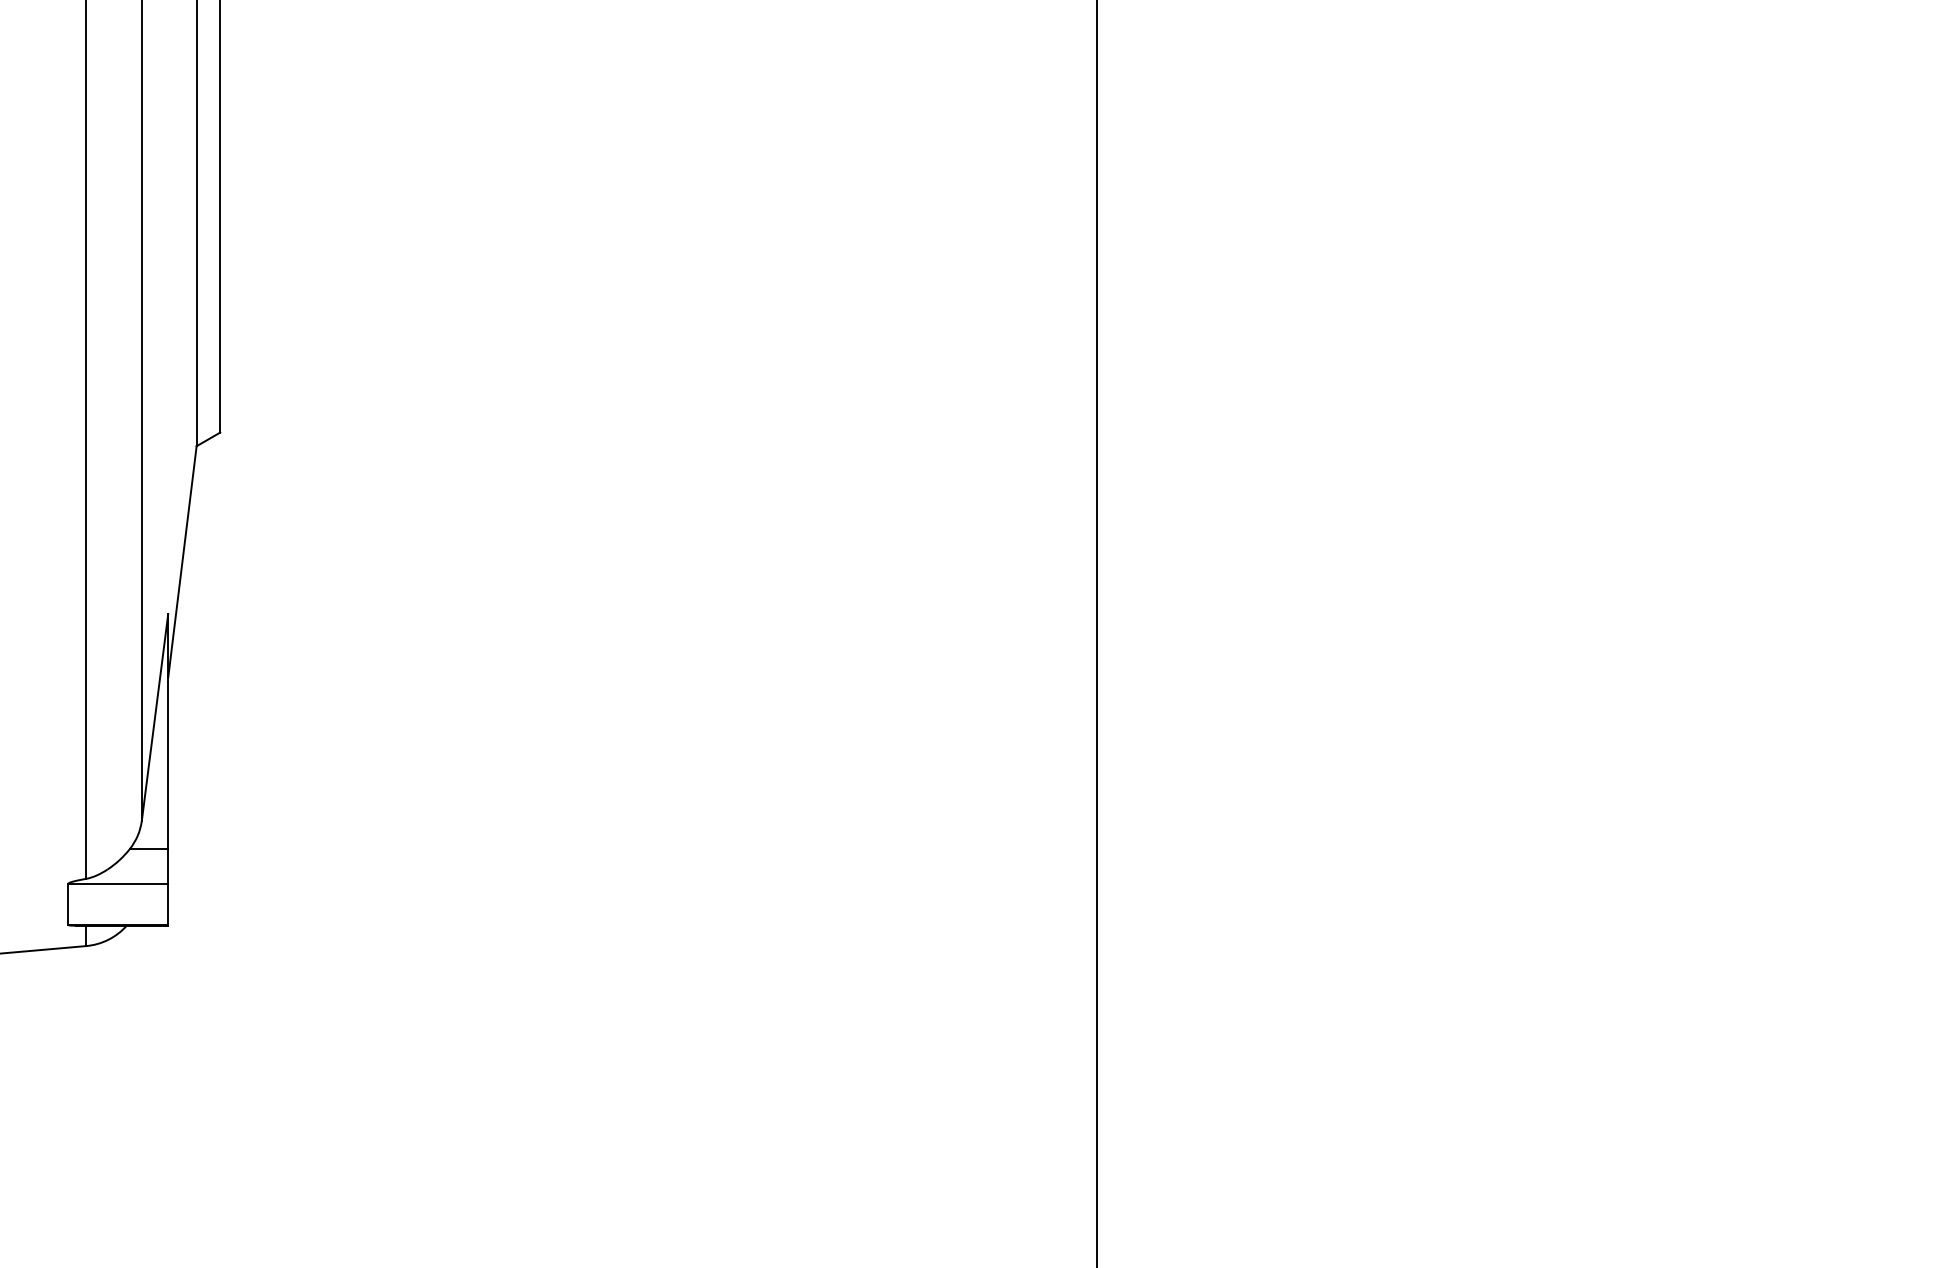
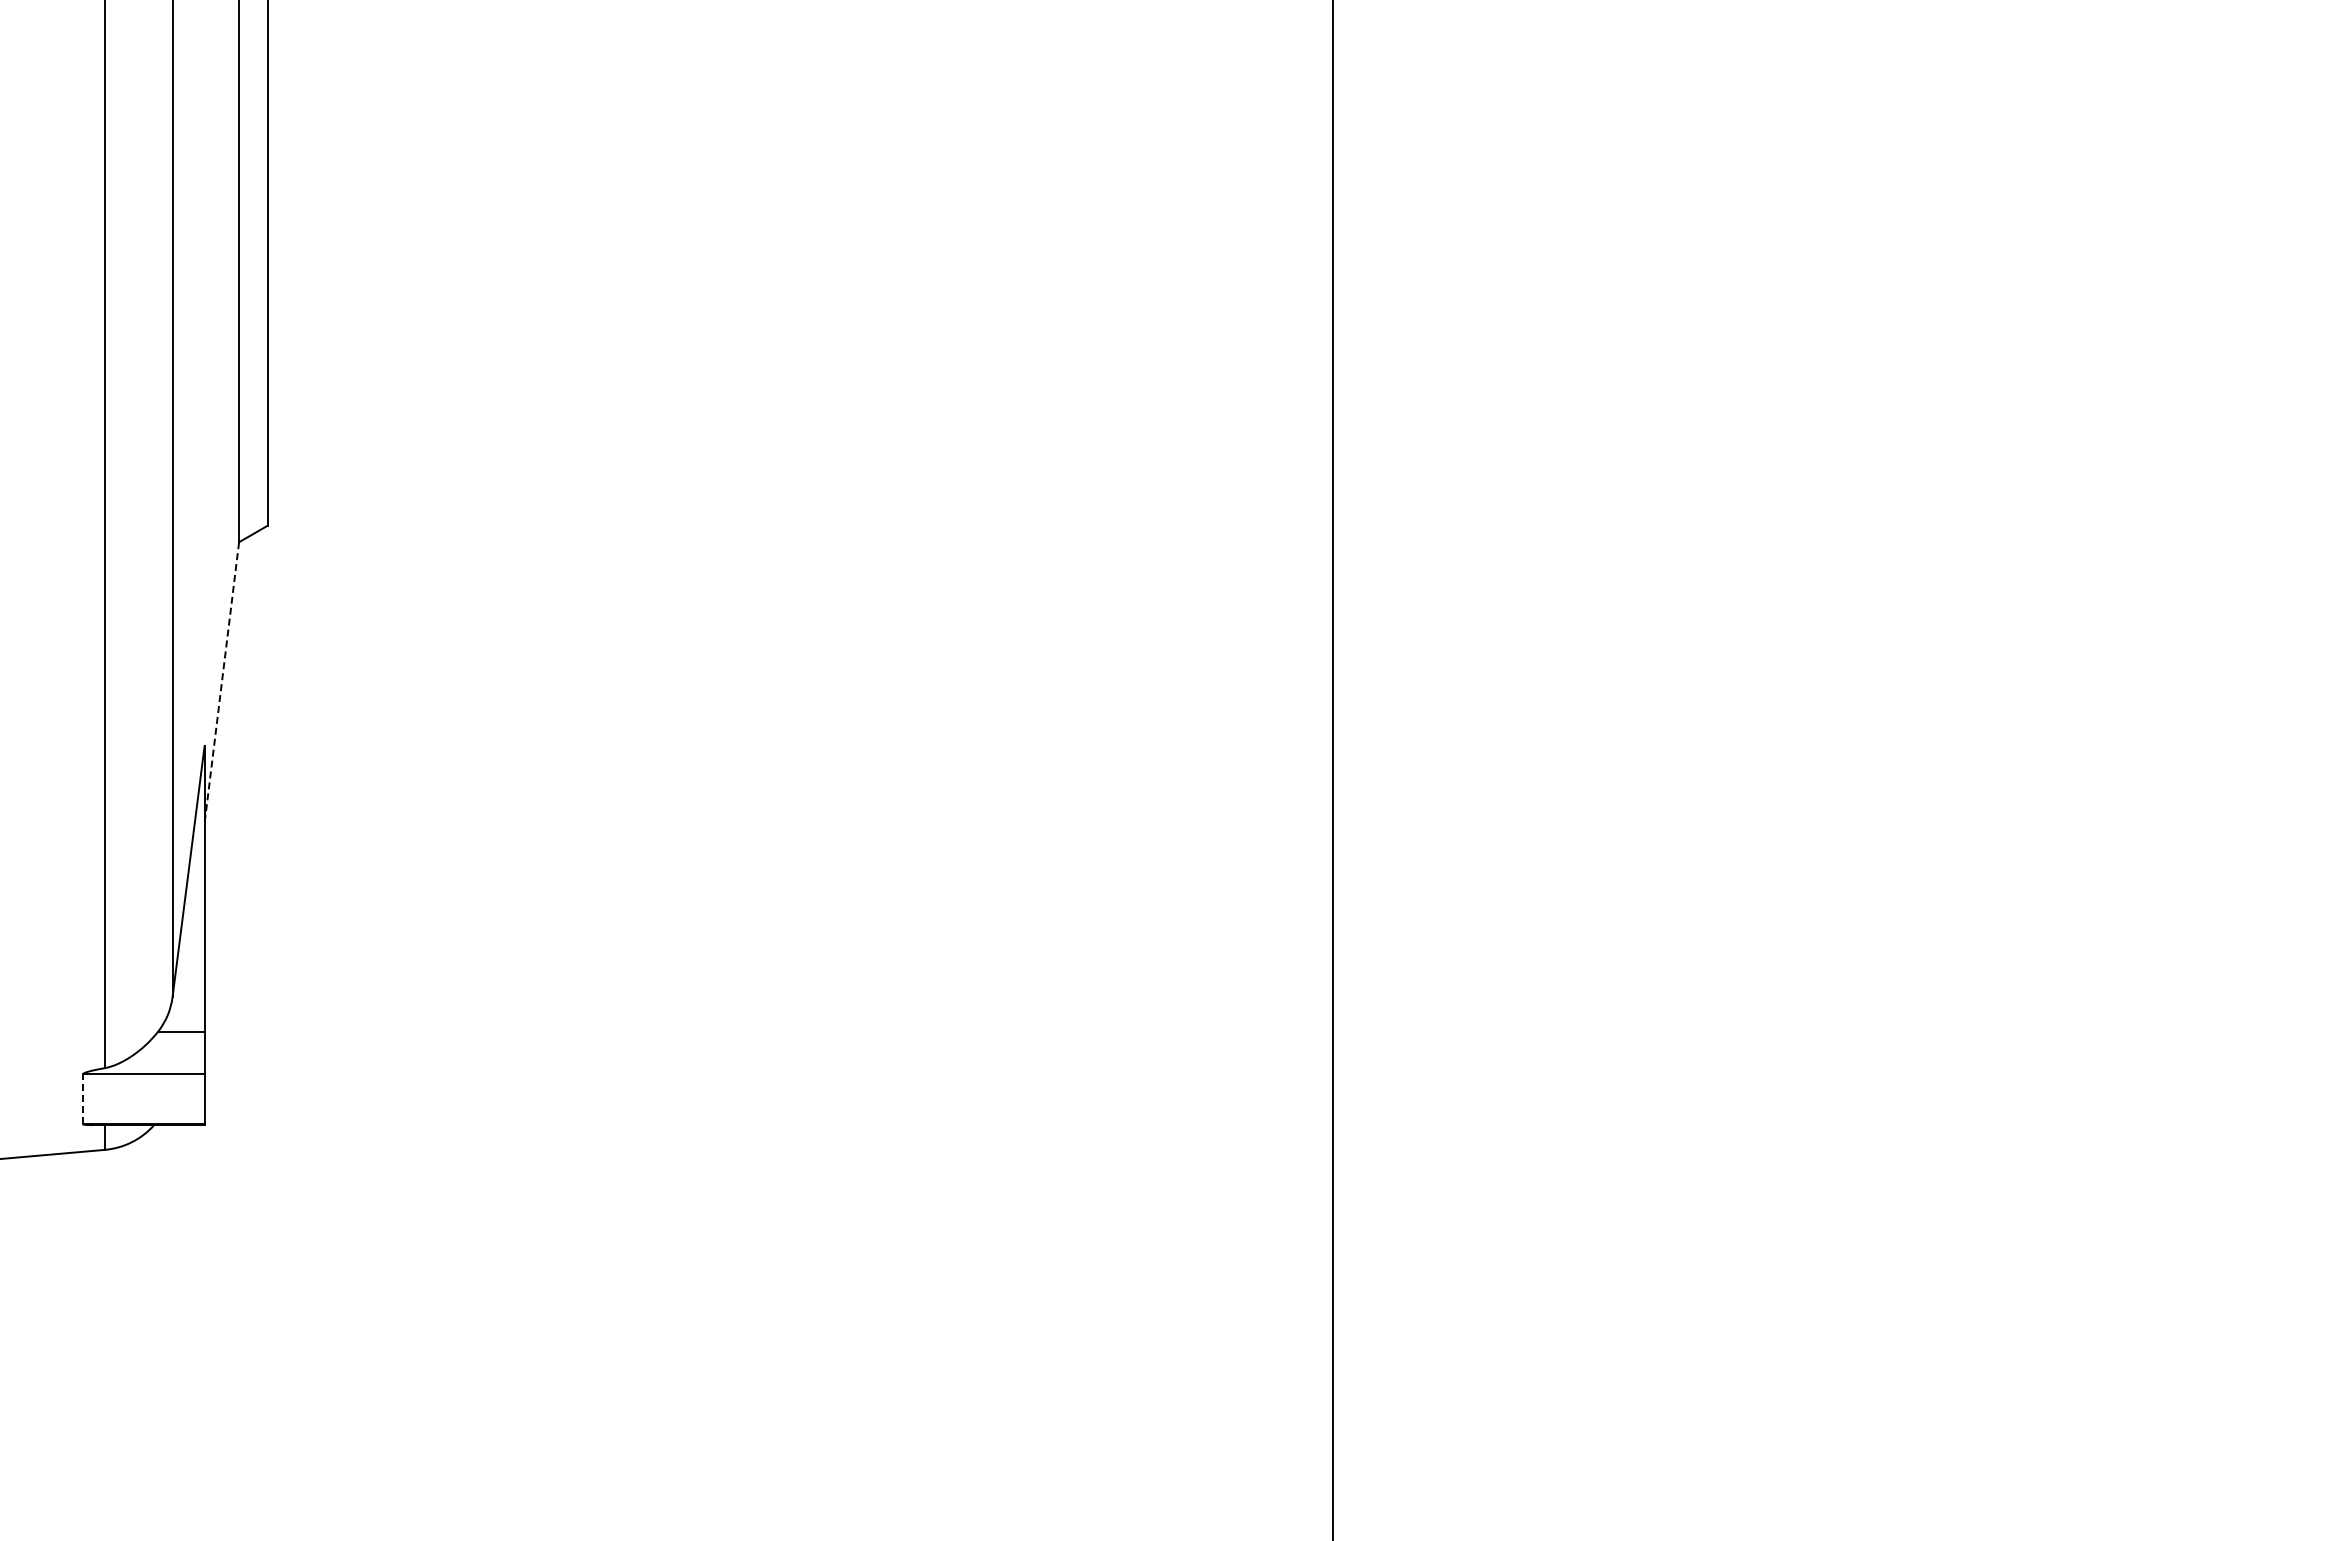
line: (182, 562) -> (221, 683), solid -> dashed
line: (68, 904) -> (83, 1099), solid -> dashed

